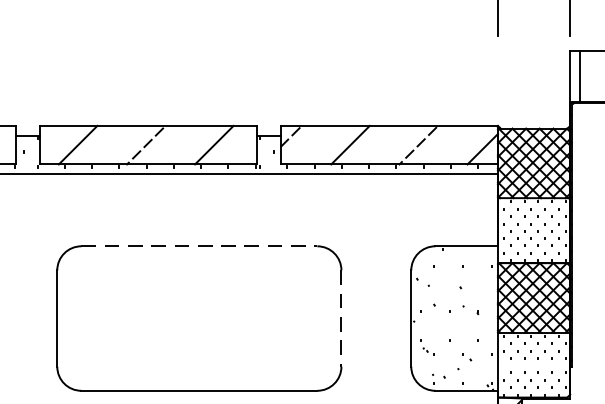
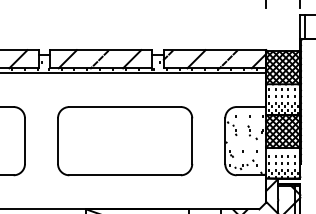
line: (200, 247) -> (125, 107), dashed -> solid
line: (341, 319) -> (192, 141), dashed -> solid

